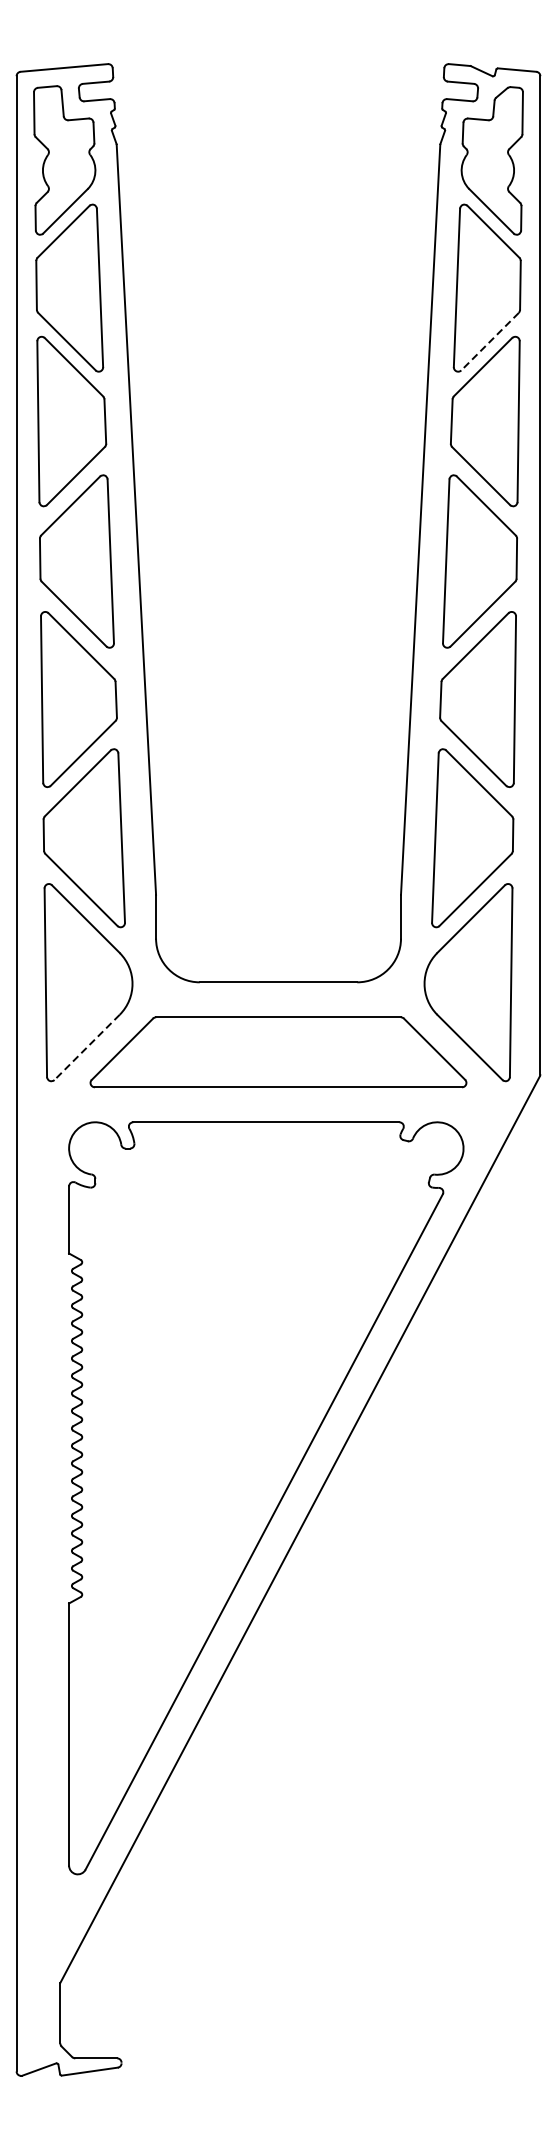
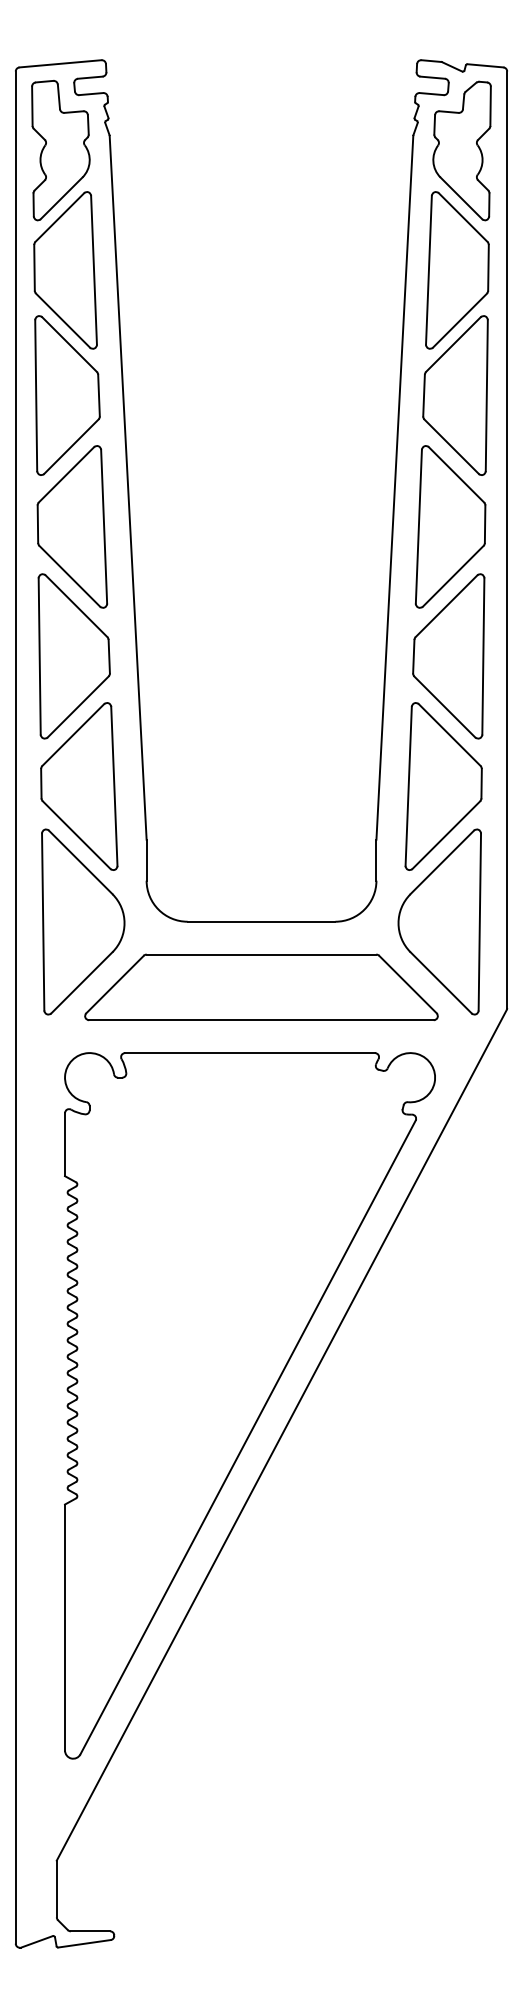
line: (489, 341) -> (459, 320), dashed -> solid
line: (86, 1048) -> (81, 983), dashed -> solid

